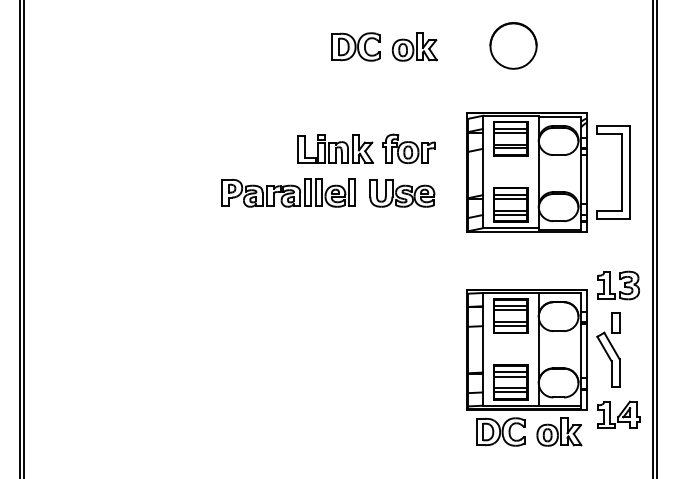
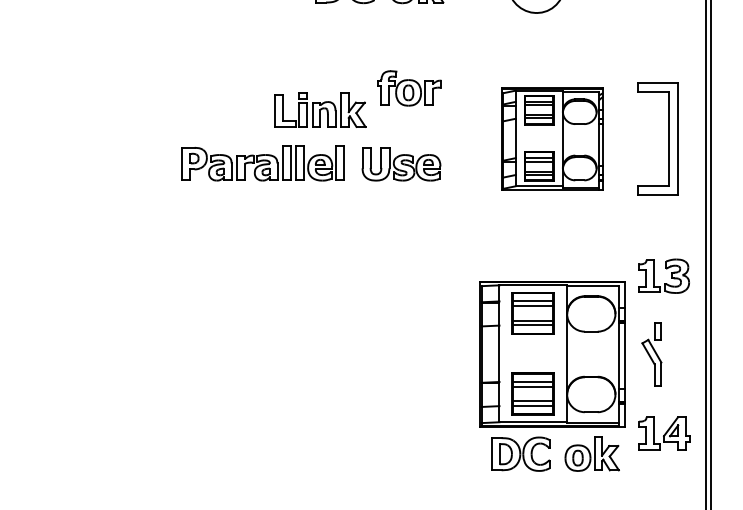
part: (408, 148) -> (408, 87), moved
part: (526, 172) -> (552, 138), size x0.7
part: (608, 349) -> (651, 353), size x0.7

